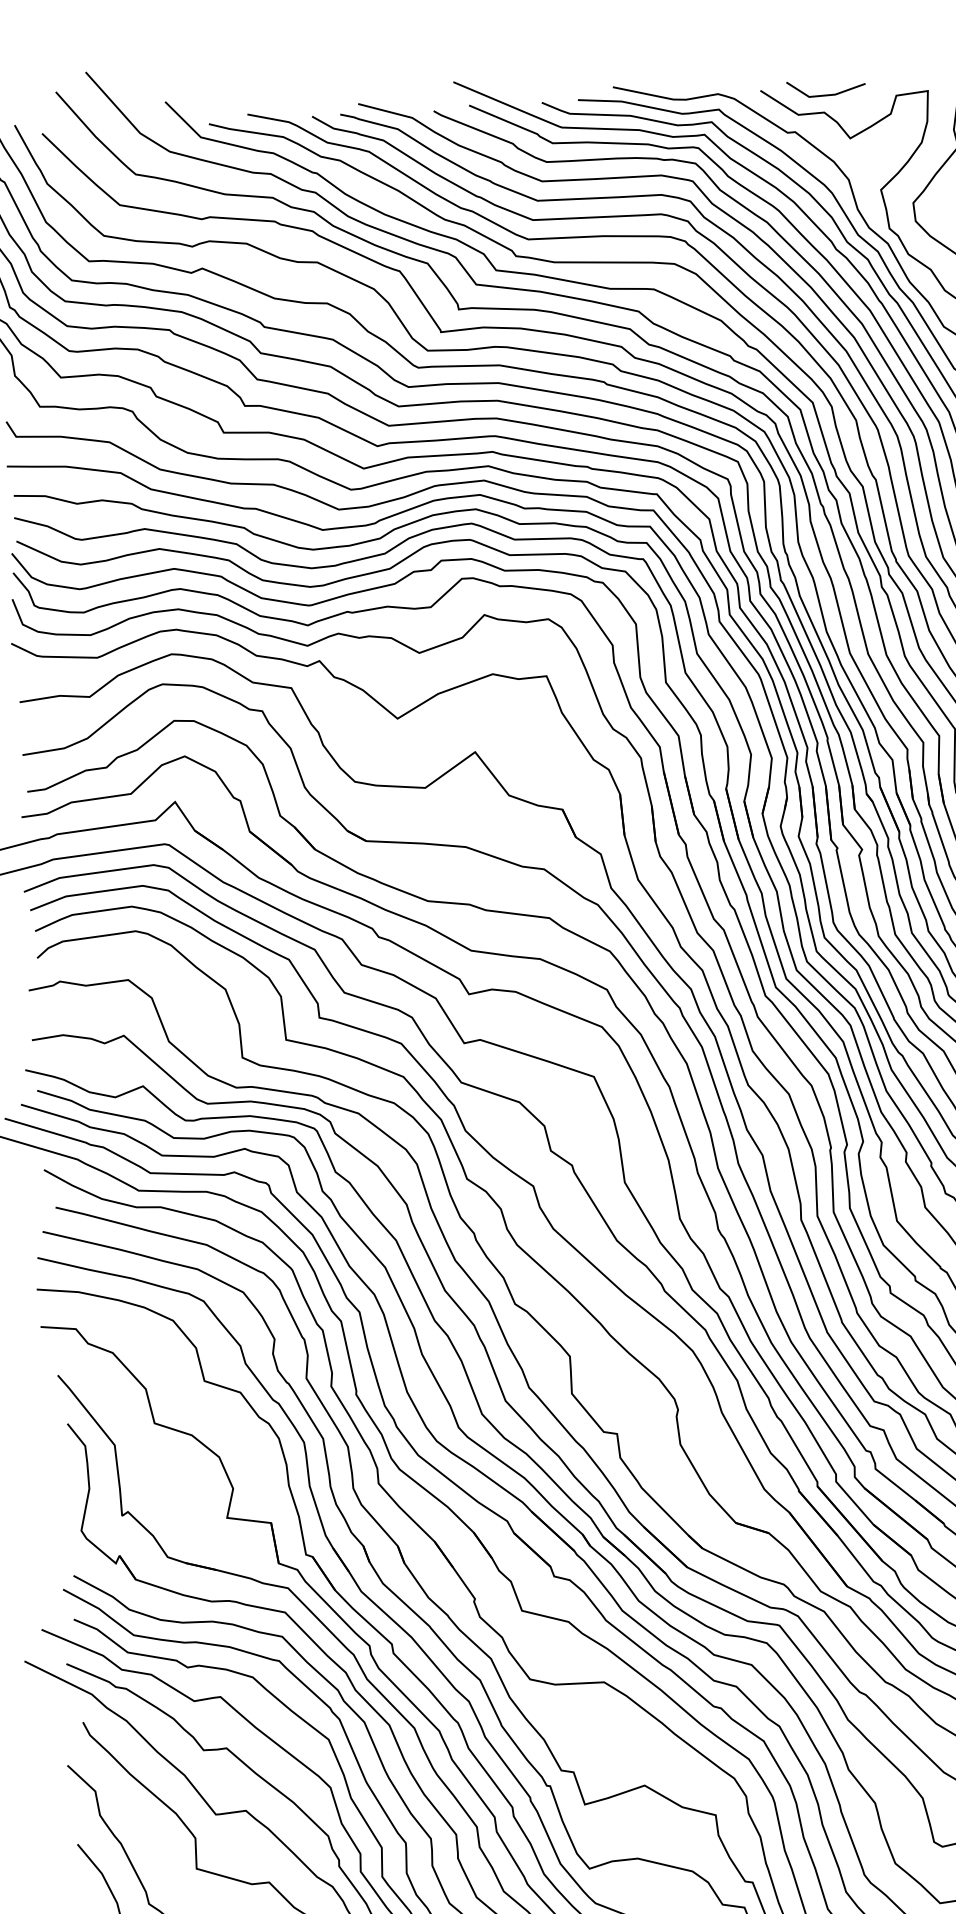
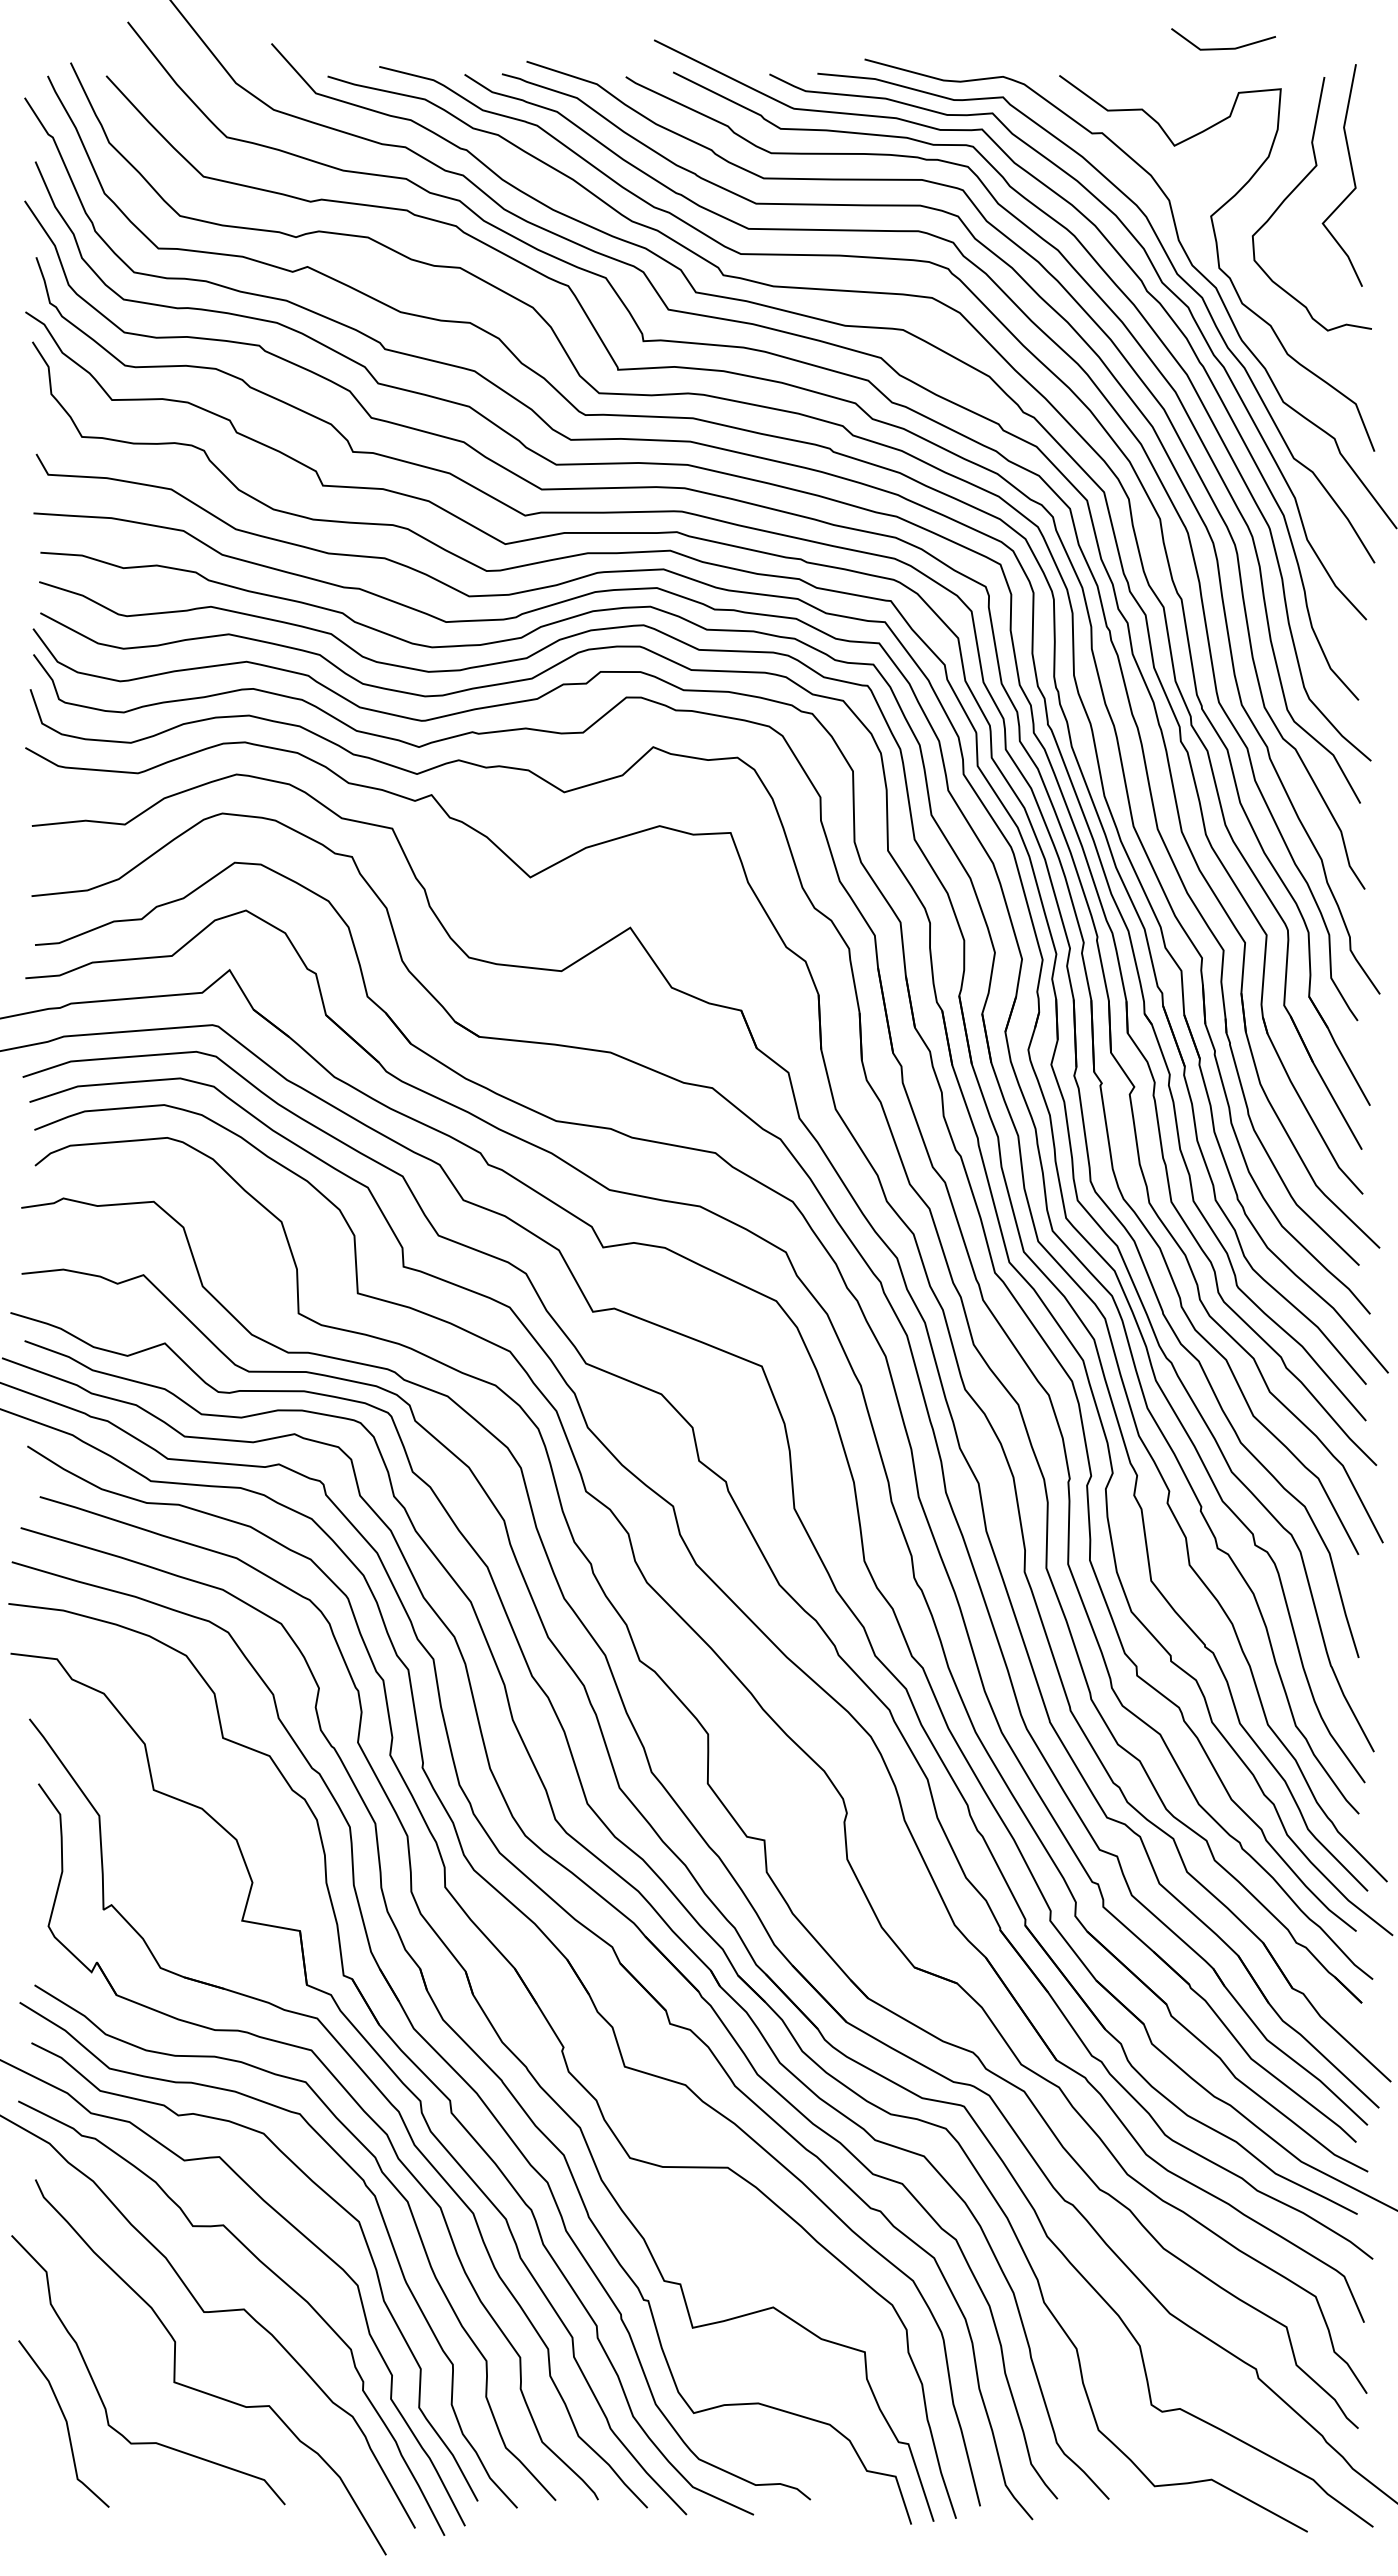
line: (826, 94) -> (1223, 48), moved

